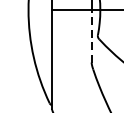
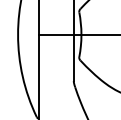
line: (91, 35) -> (73, 57), dashed -> solid

